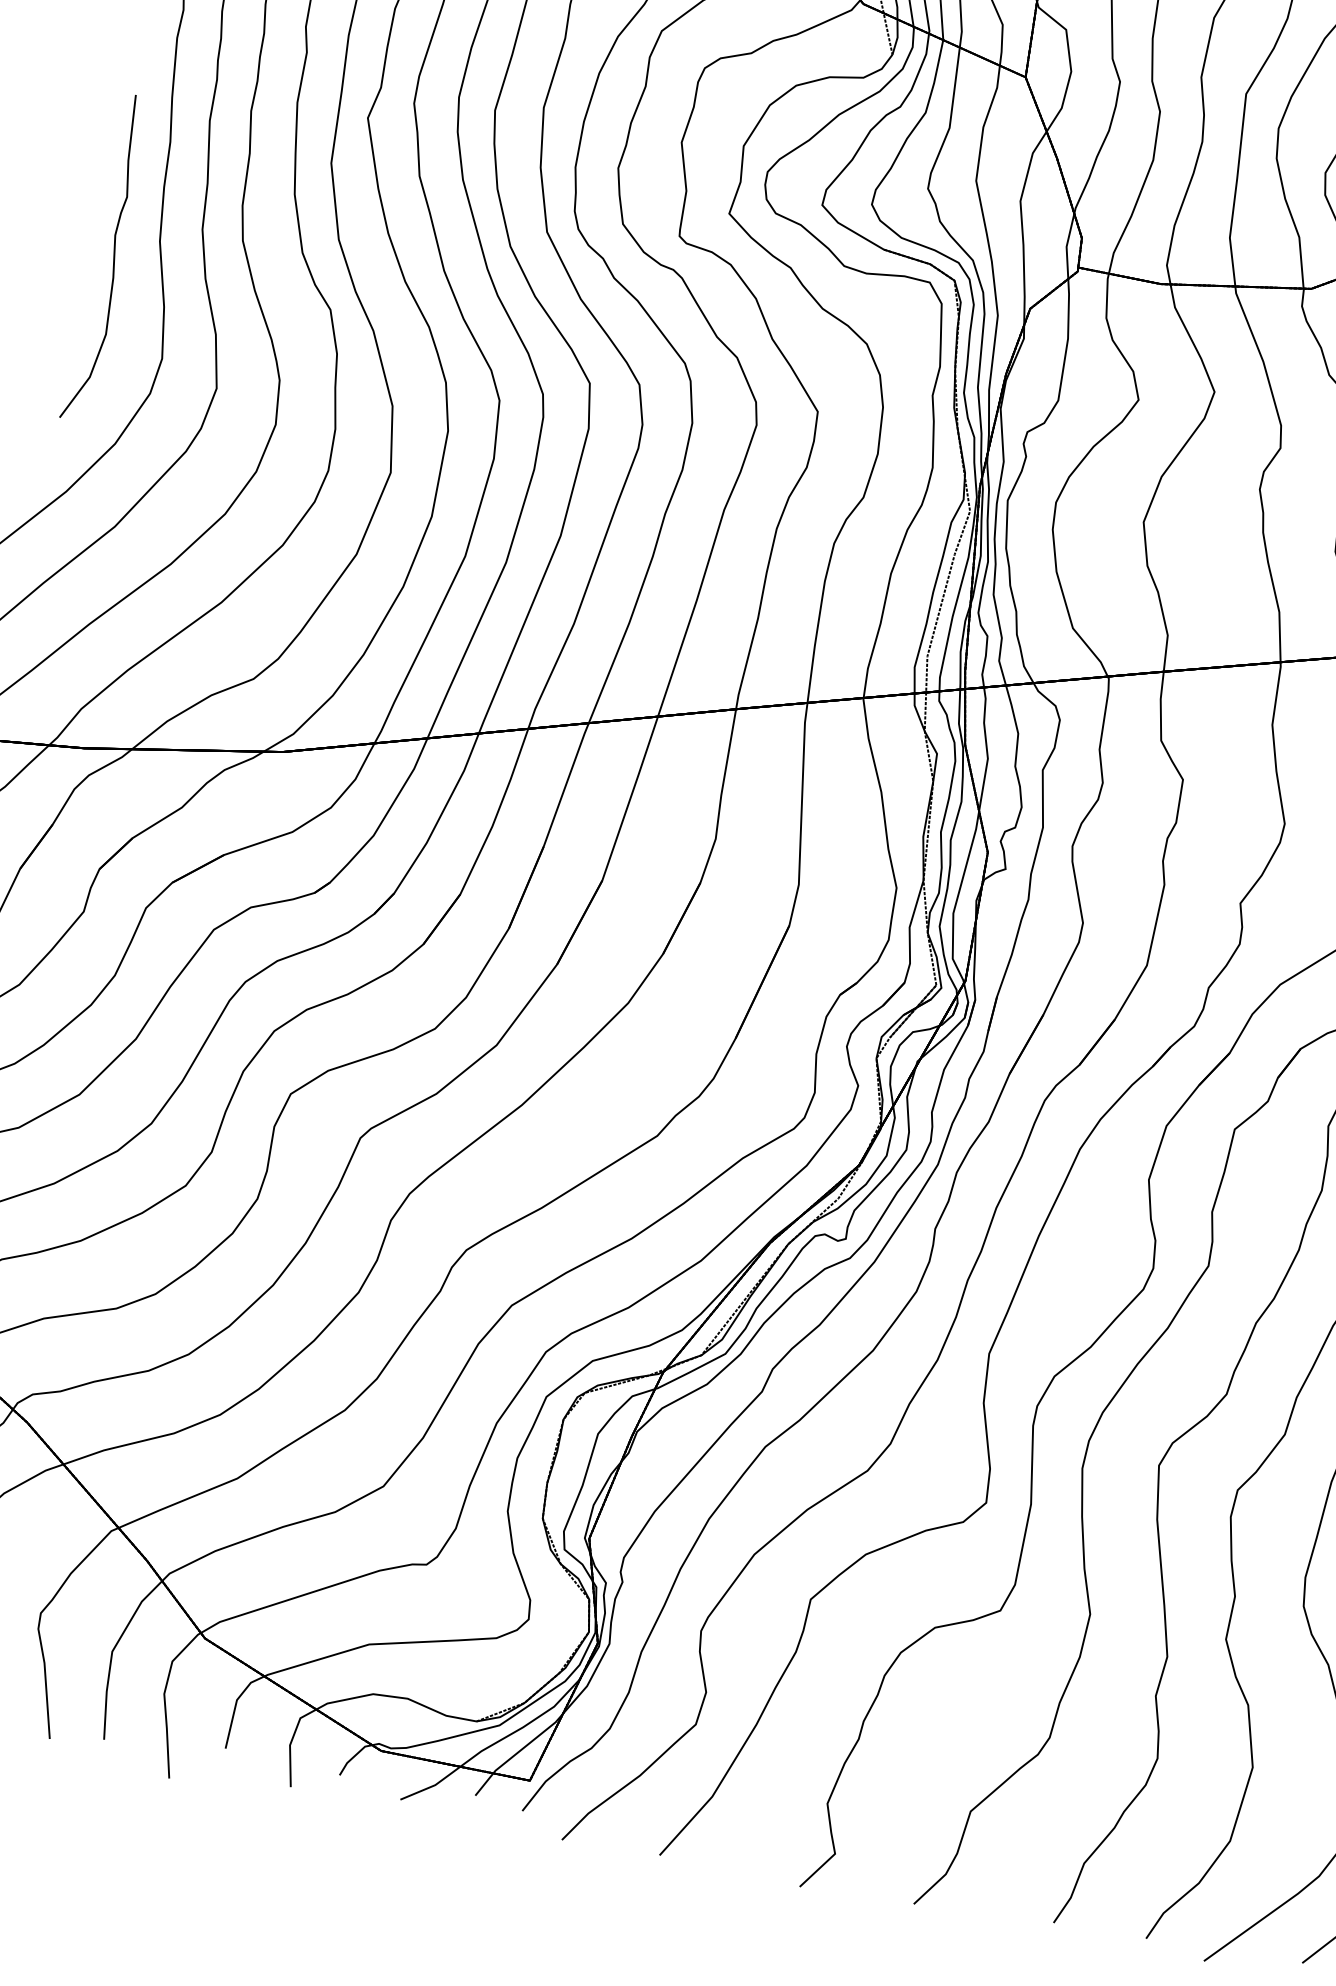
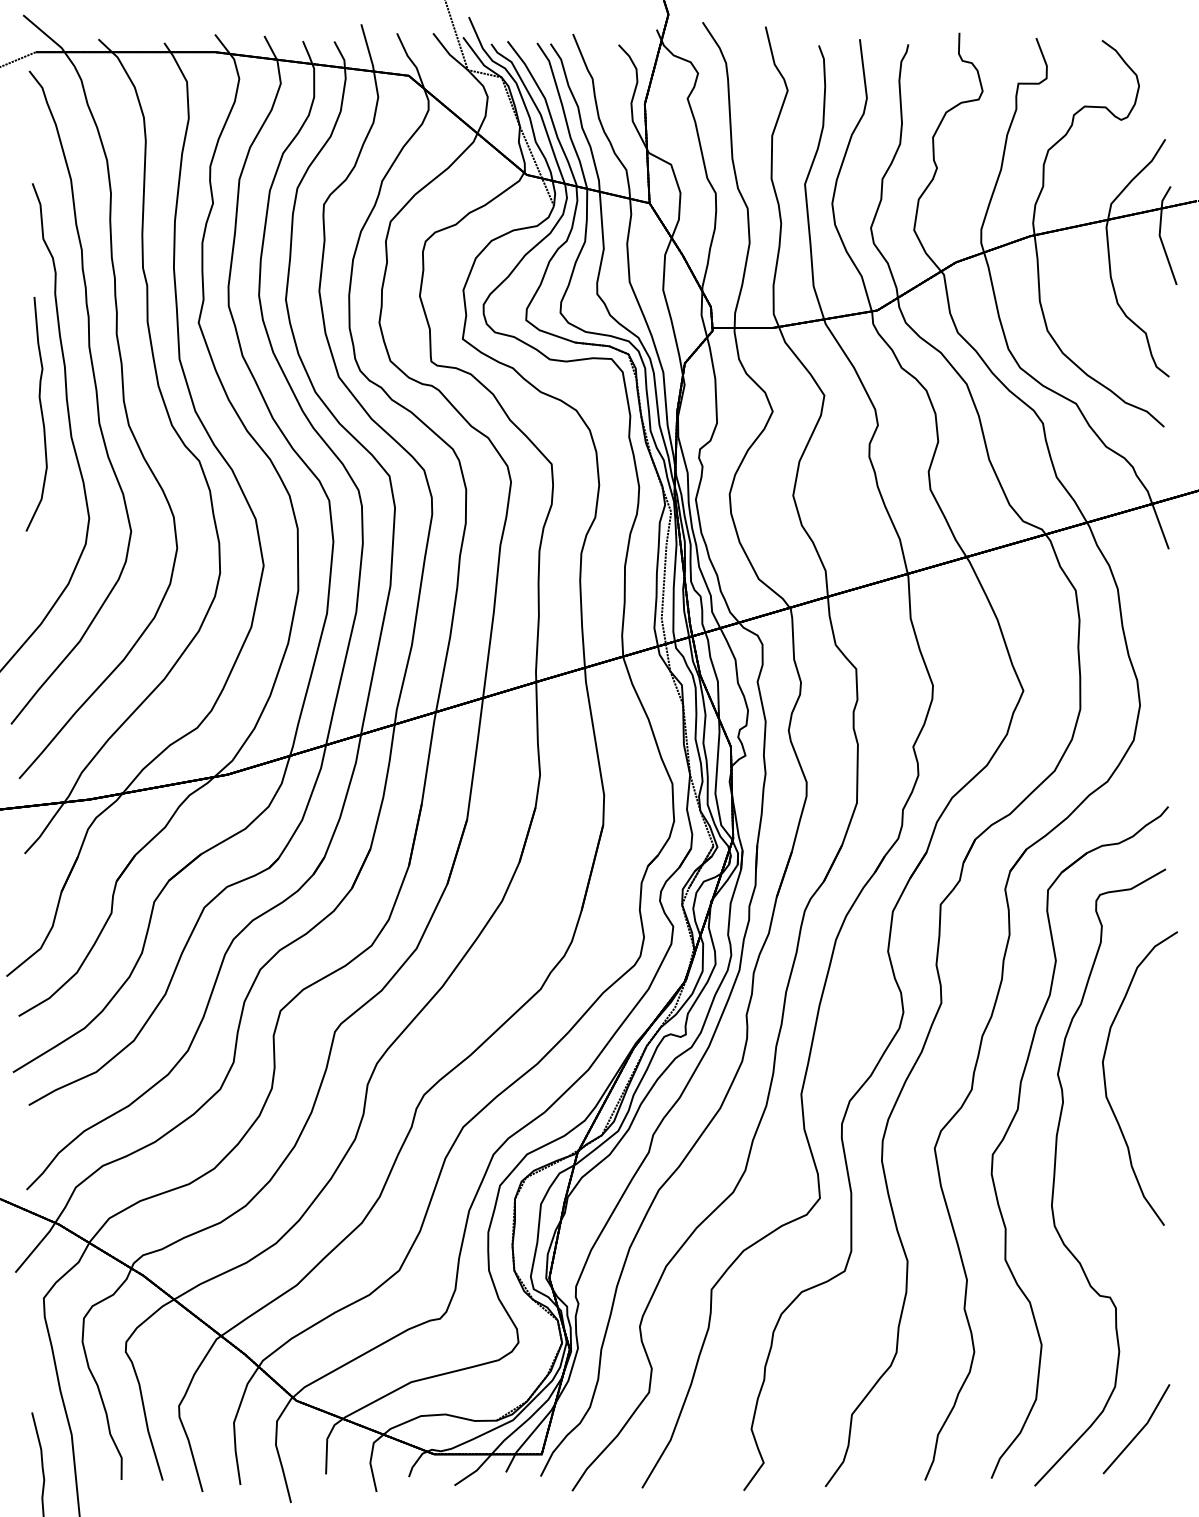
part: (106, 258) -> (36, 414), moved

